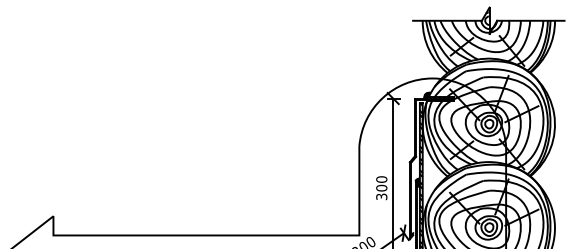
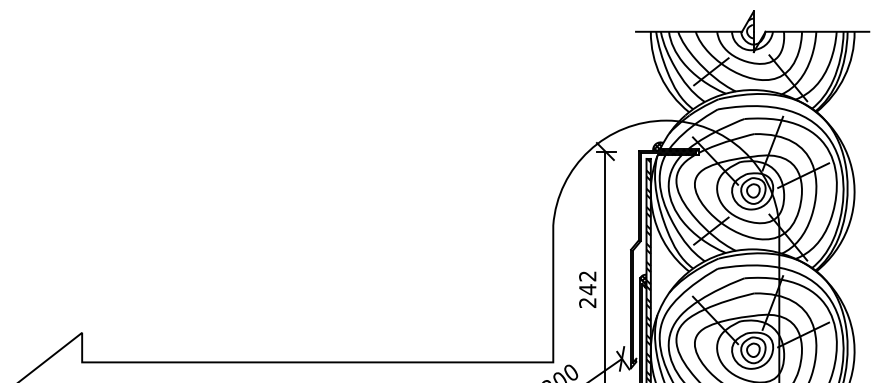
text: (381, 188) -> (587, 290), 300 -> 242

